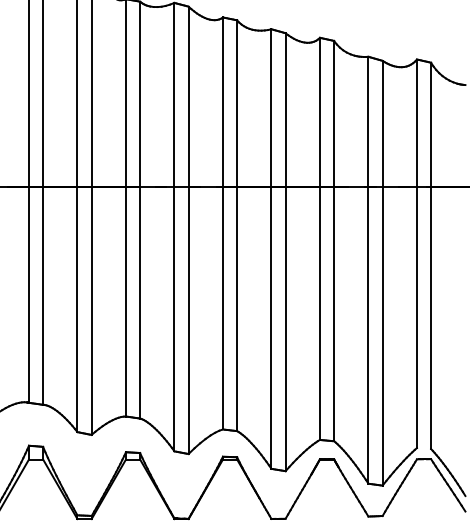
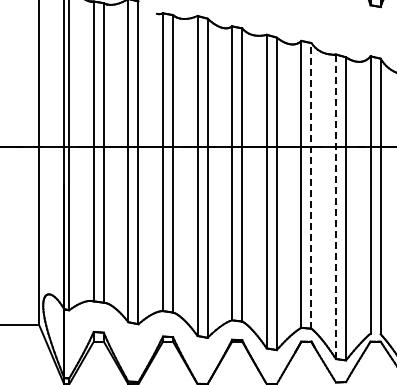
line: (334, 240) -> (311, 185), solid -> dashed
line: (367, 269) -> (335, 206), solid -> dashed

